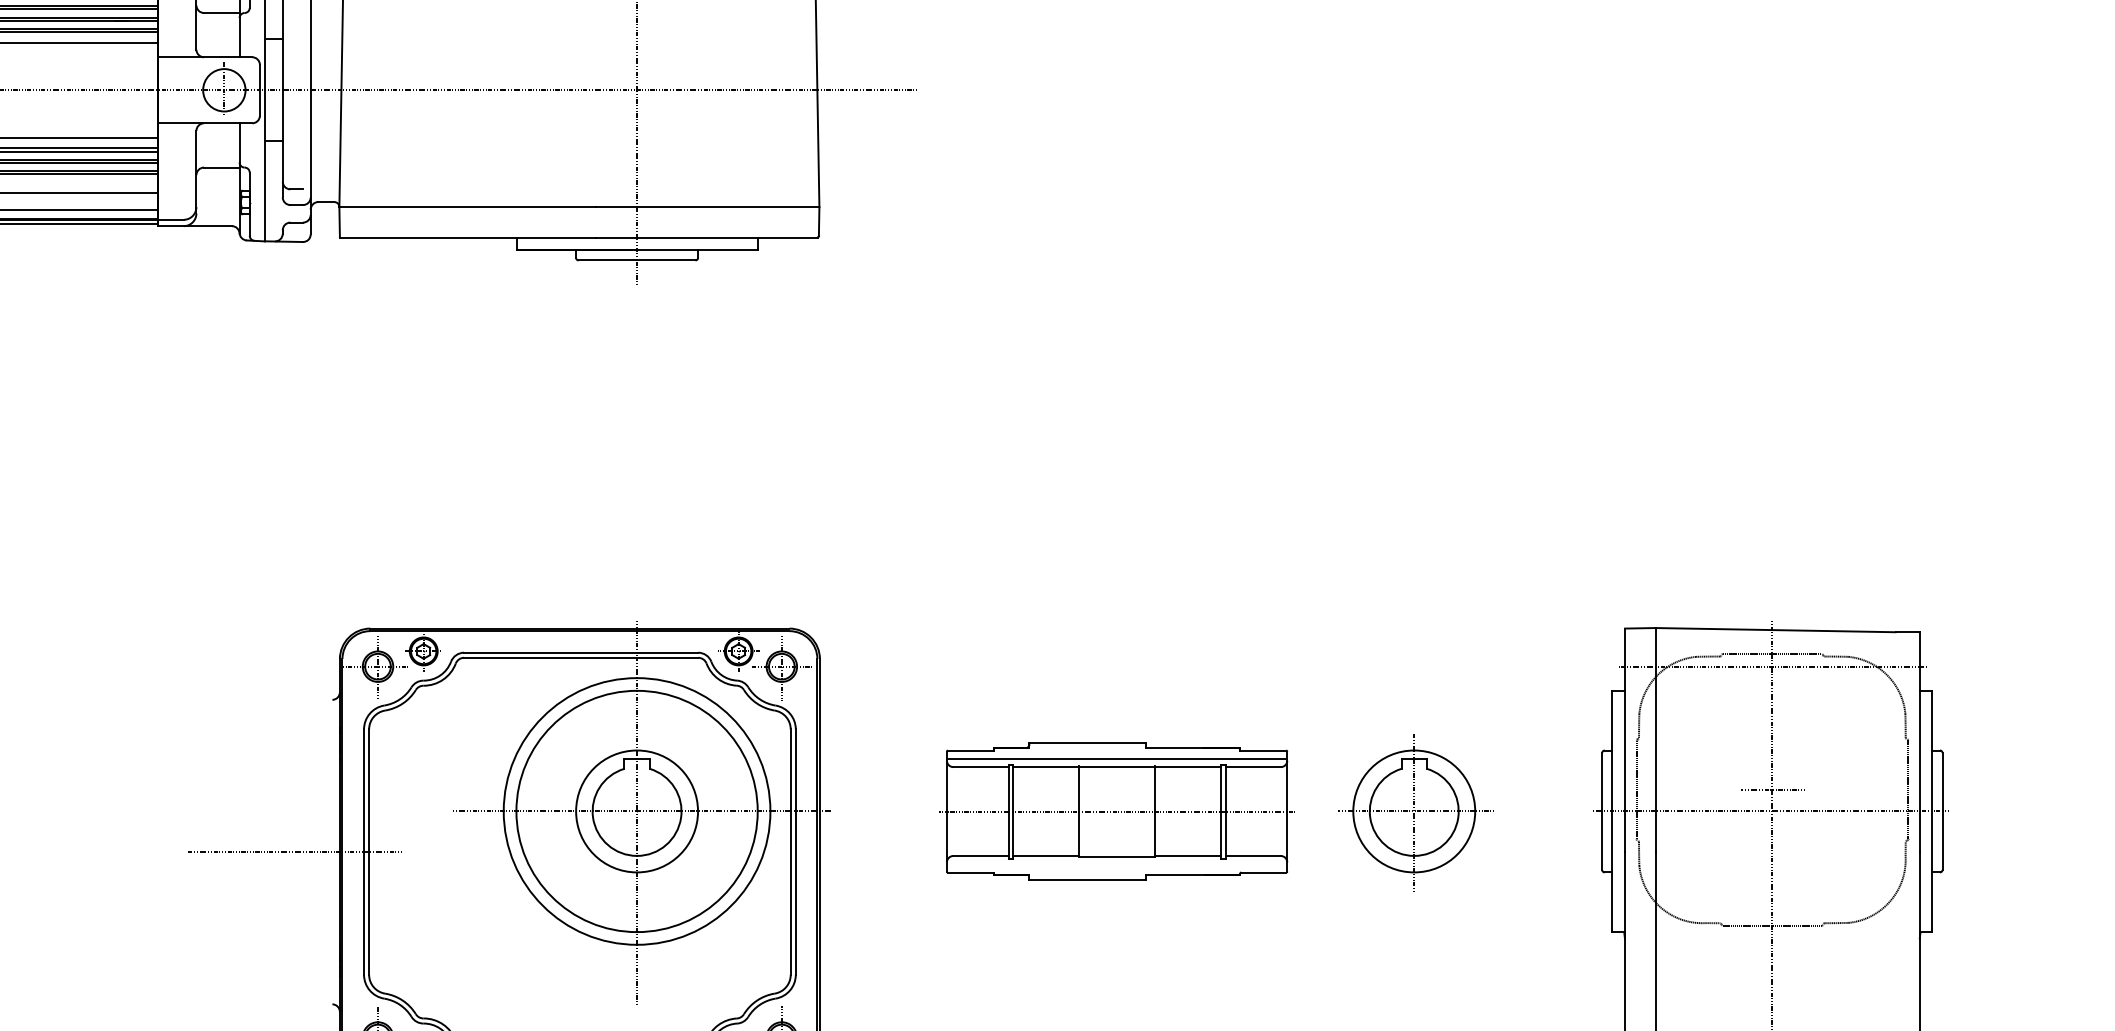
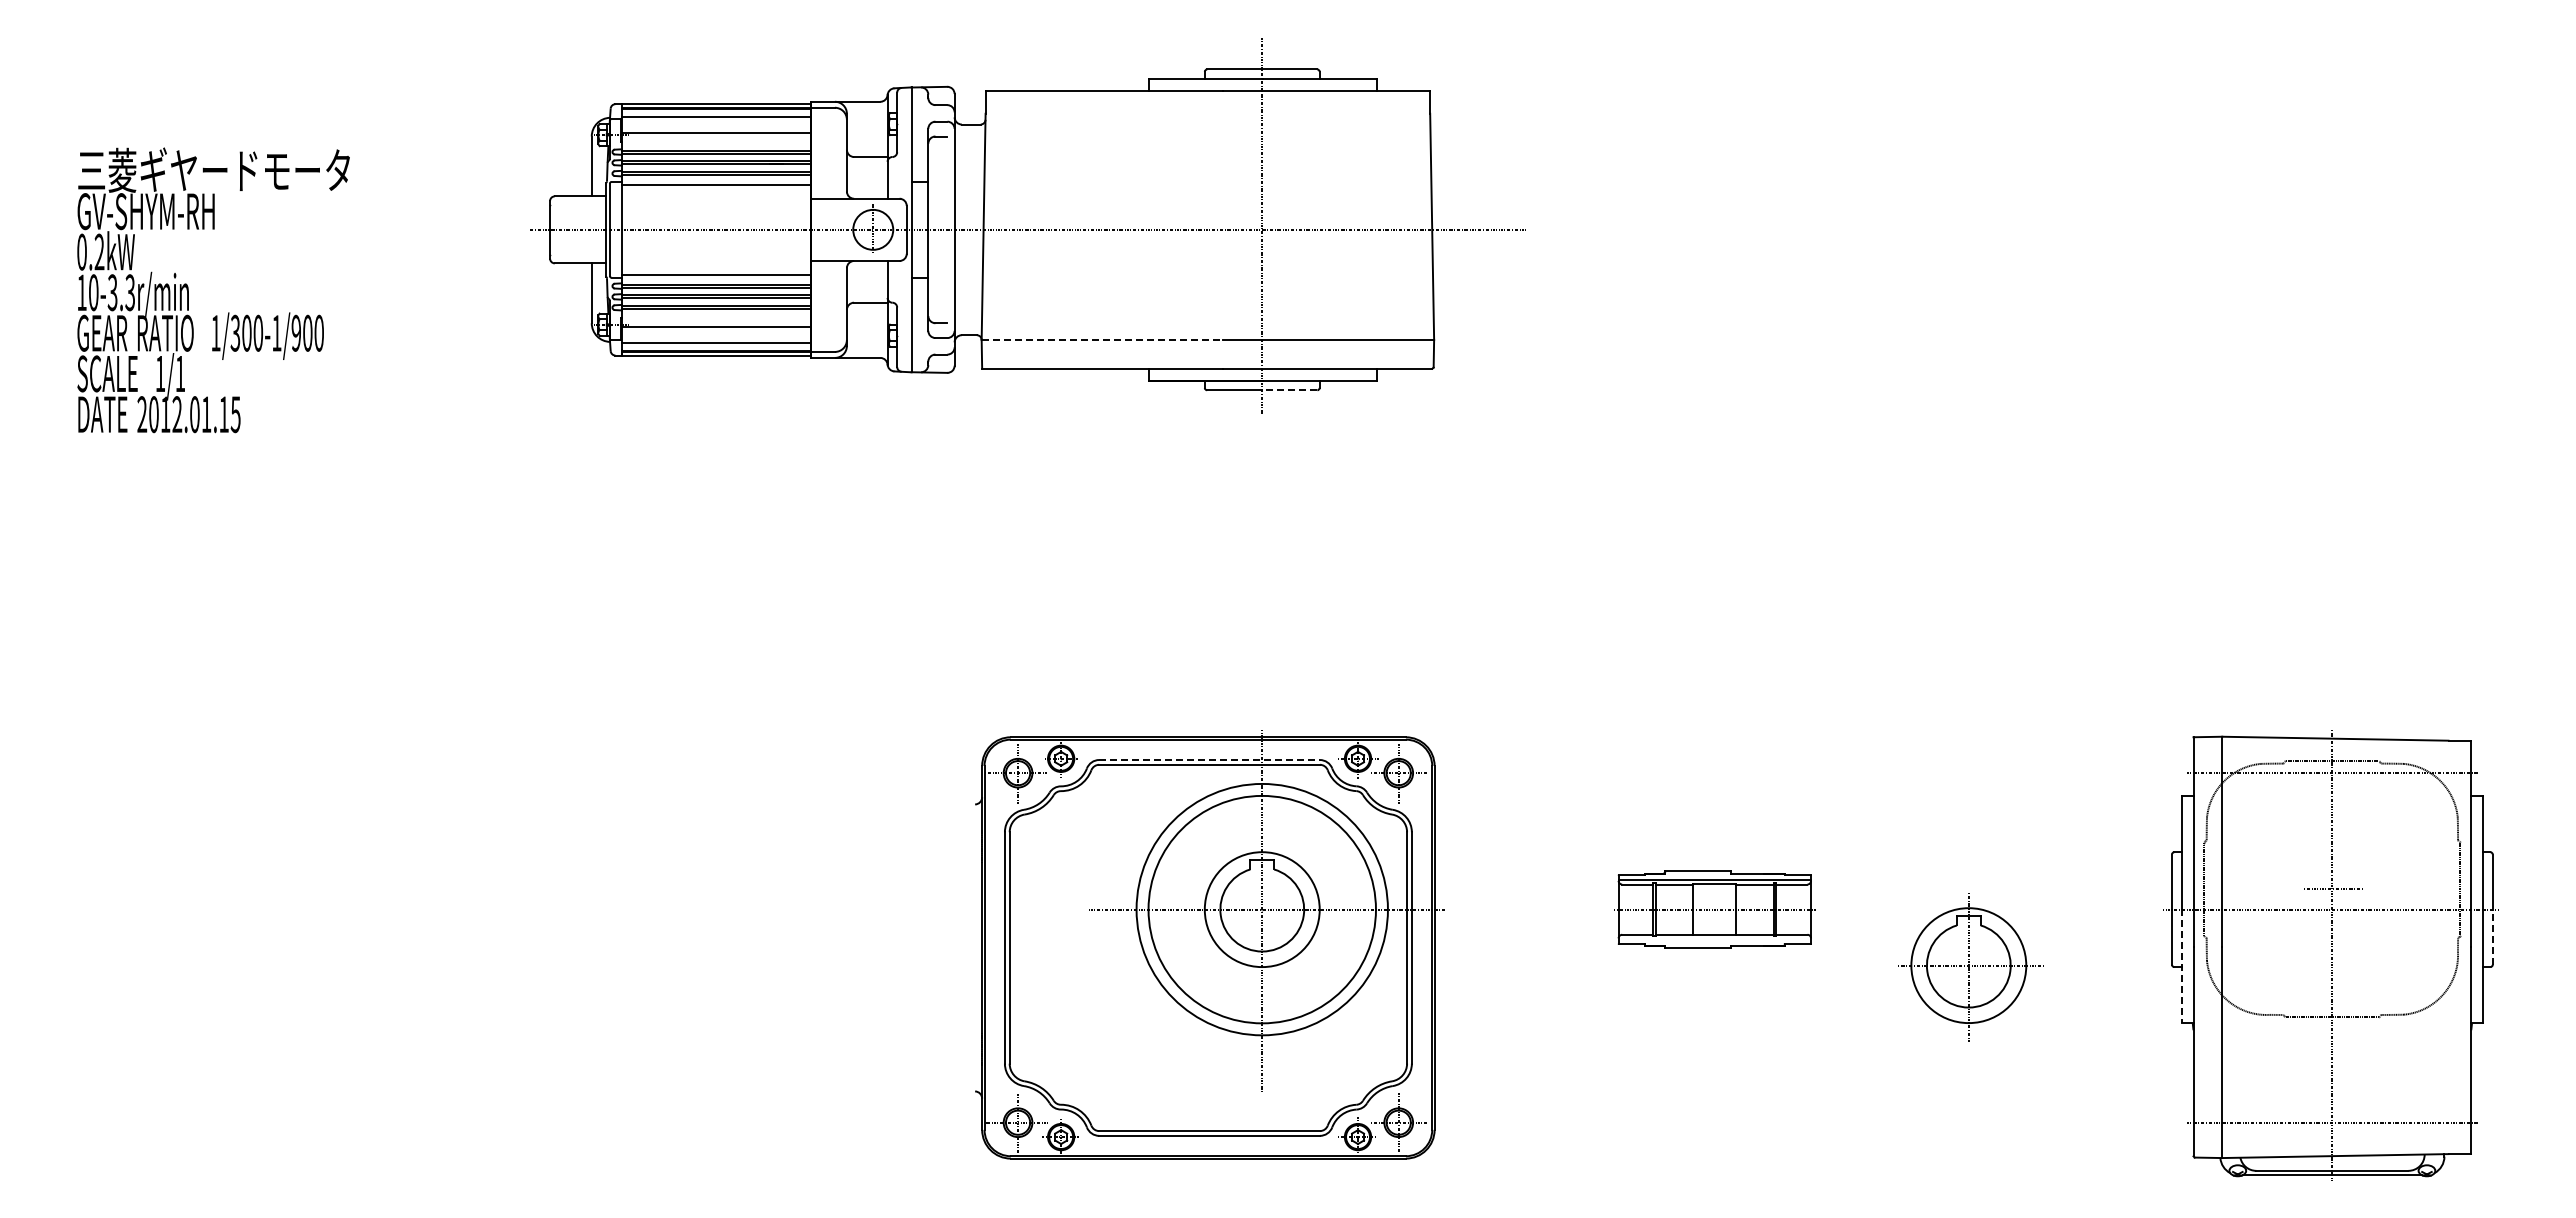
line: (467, 207) -> (1102, 340), solid -> dashed
line: (665, 260) -> (1289, 390), solid -> dashed
line: (582, 653) -> (1210, 760), solid -> dashed
part: (1116, 811) -> (1714, 909), size x0.6
part: (1416, 813) -> (1970, 967), moved
line: (1942, 841) -> (2492, 937), solid -> dashed
line: (295, 851) -> (940, 947), removed
line: (1612, 871) -> (2181, 966), solid -> dashed

